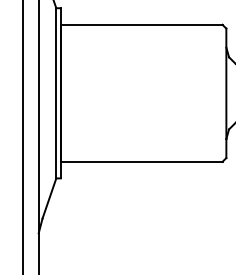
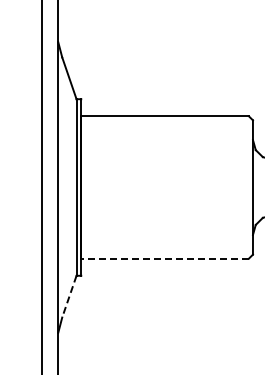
line: (142, 161) -> (165, 258), solid -> dashed
line: (49, 199) -> (69, 297), solid -> dashed

